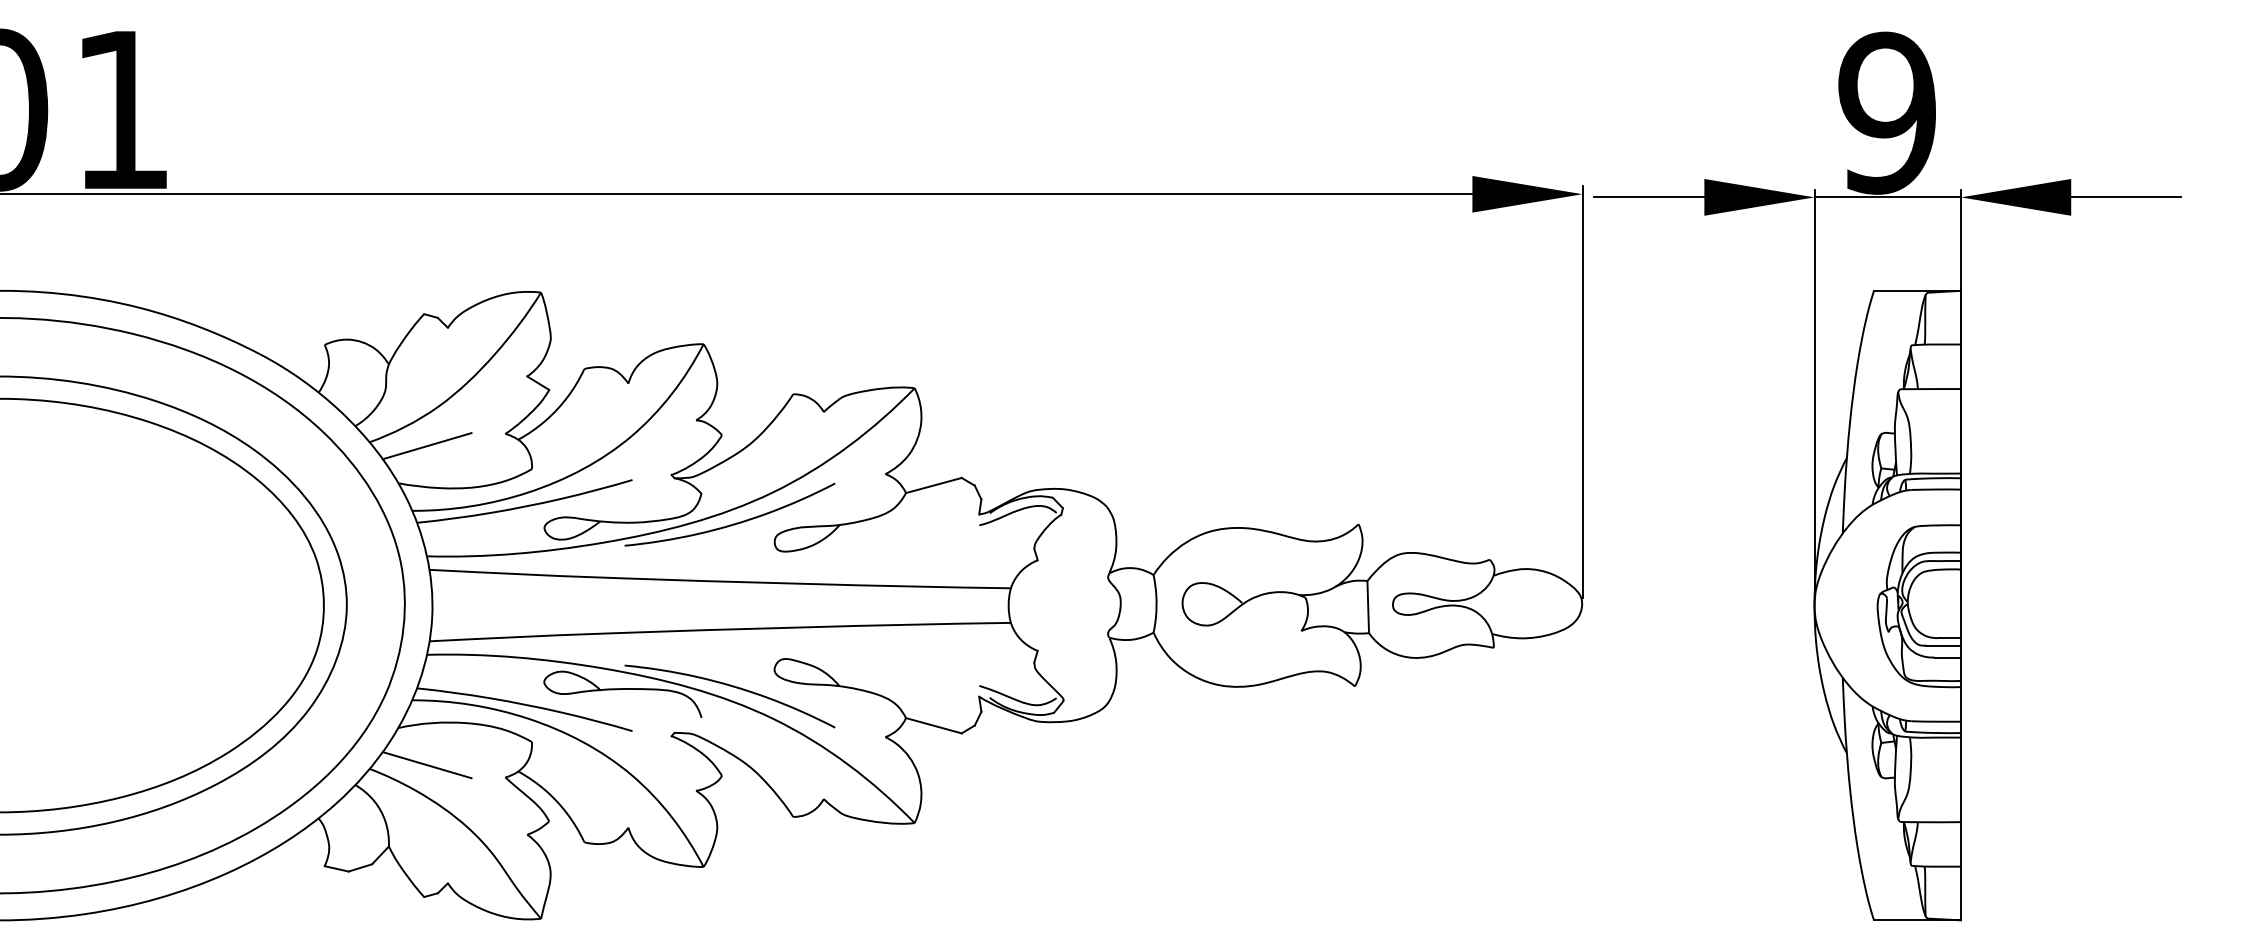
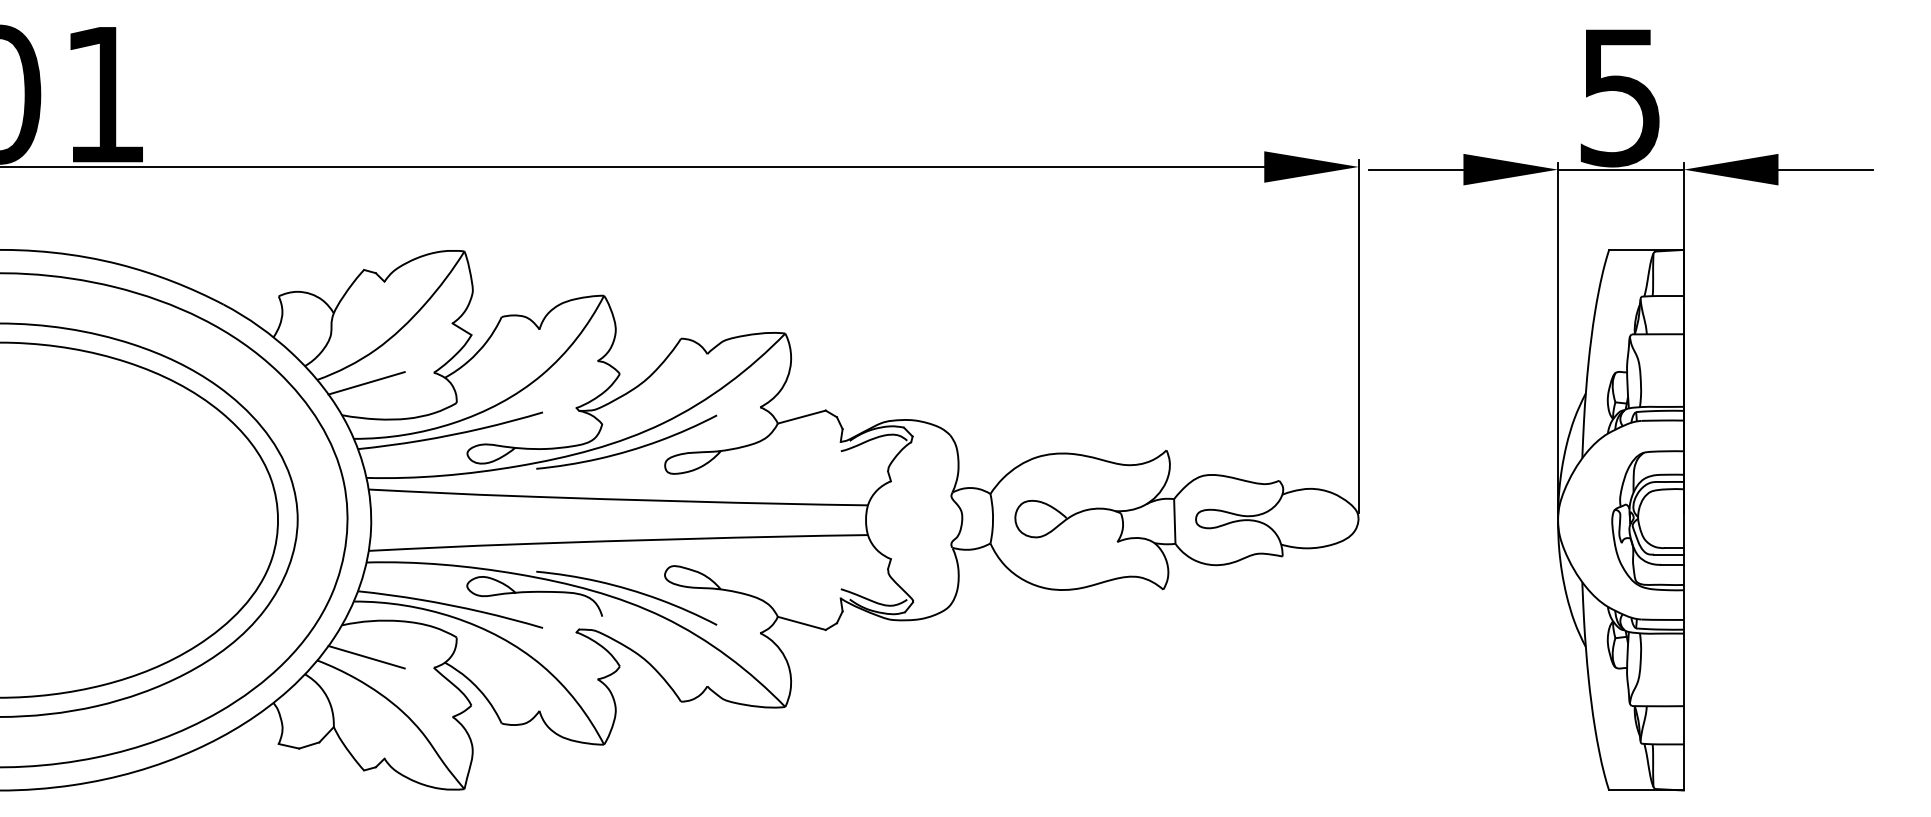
text: (1887, 113) -> (1620, 97), 9 -> 5

